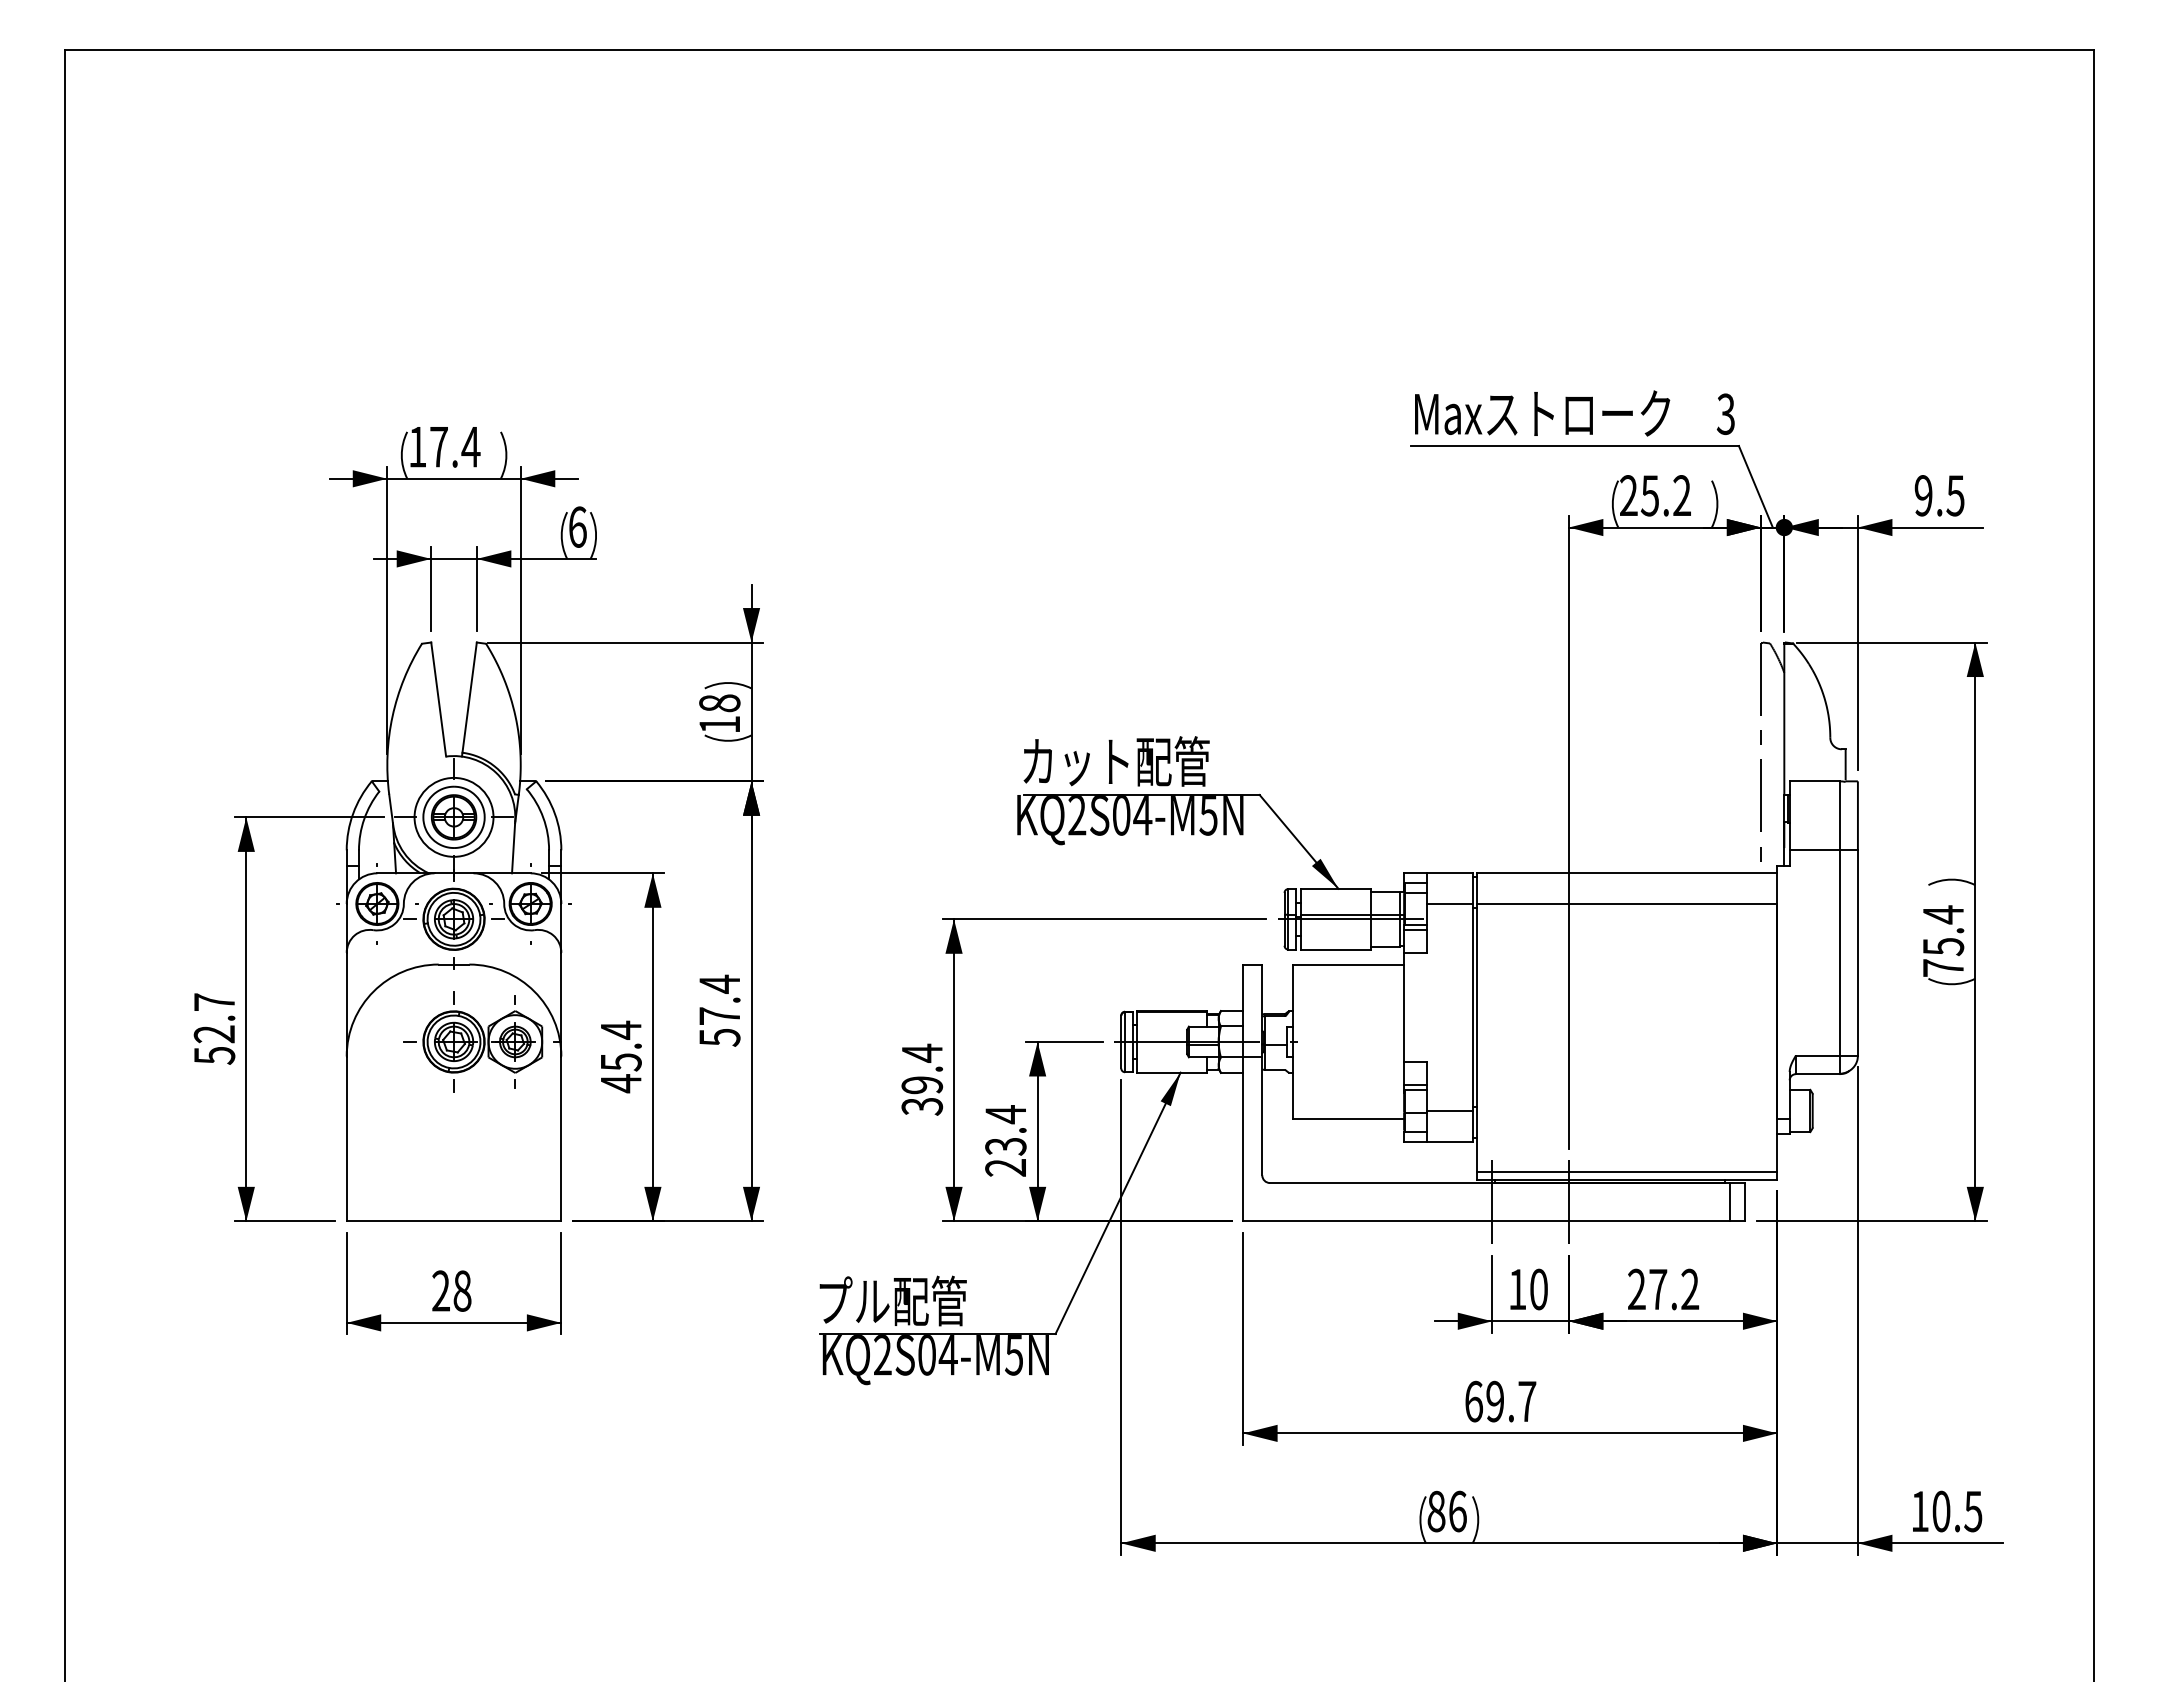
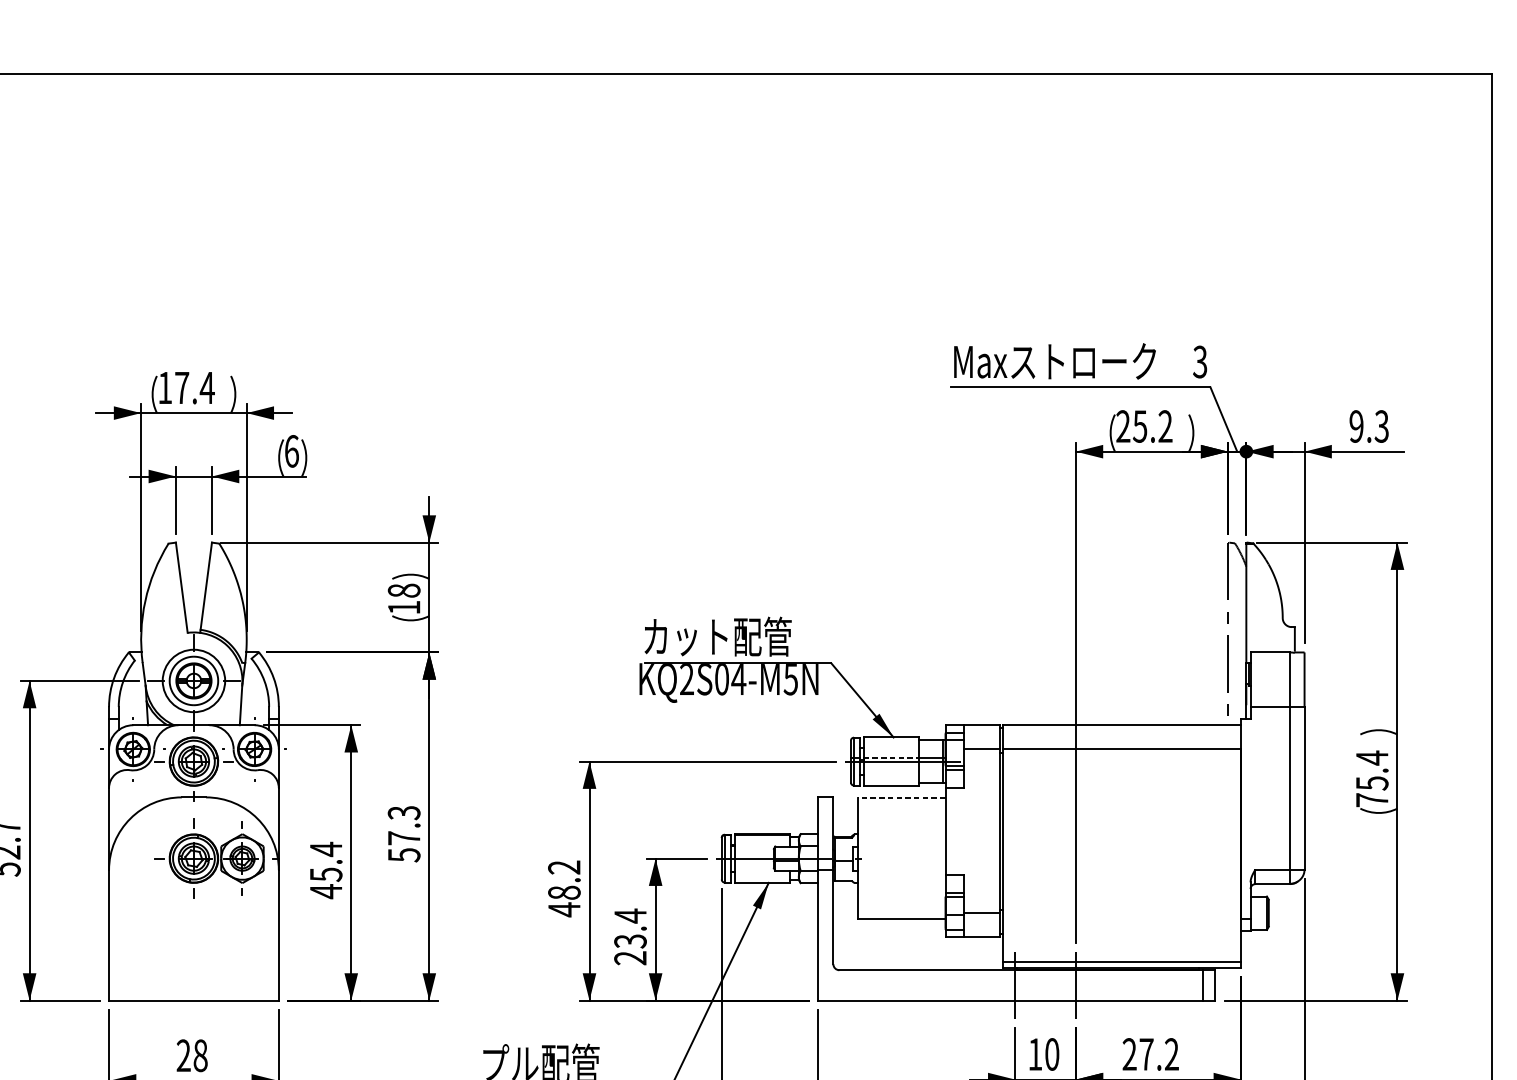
text: (1955, 495) -> (1381, 426), 9.5 -> 9.3
line: (1336, 914) -> (892, 757), solid -> dashed
line: (1348, 965) -> (901, 798), solid -> dashed
text: (719, 983) -> (403, 812), 57.4 -> 57.3
text: (922, 1079) -> (564, 888), 39.4 -> 48.2

